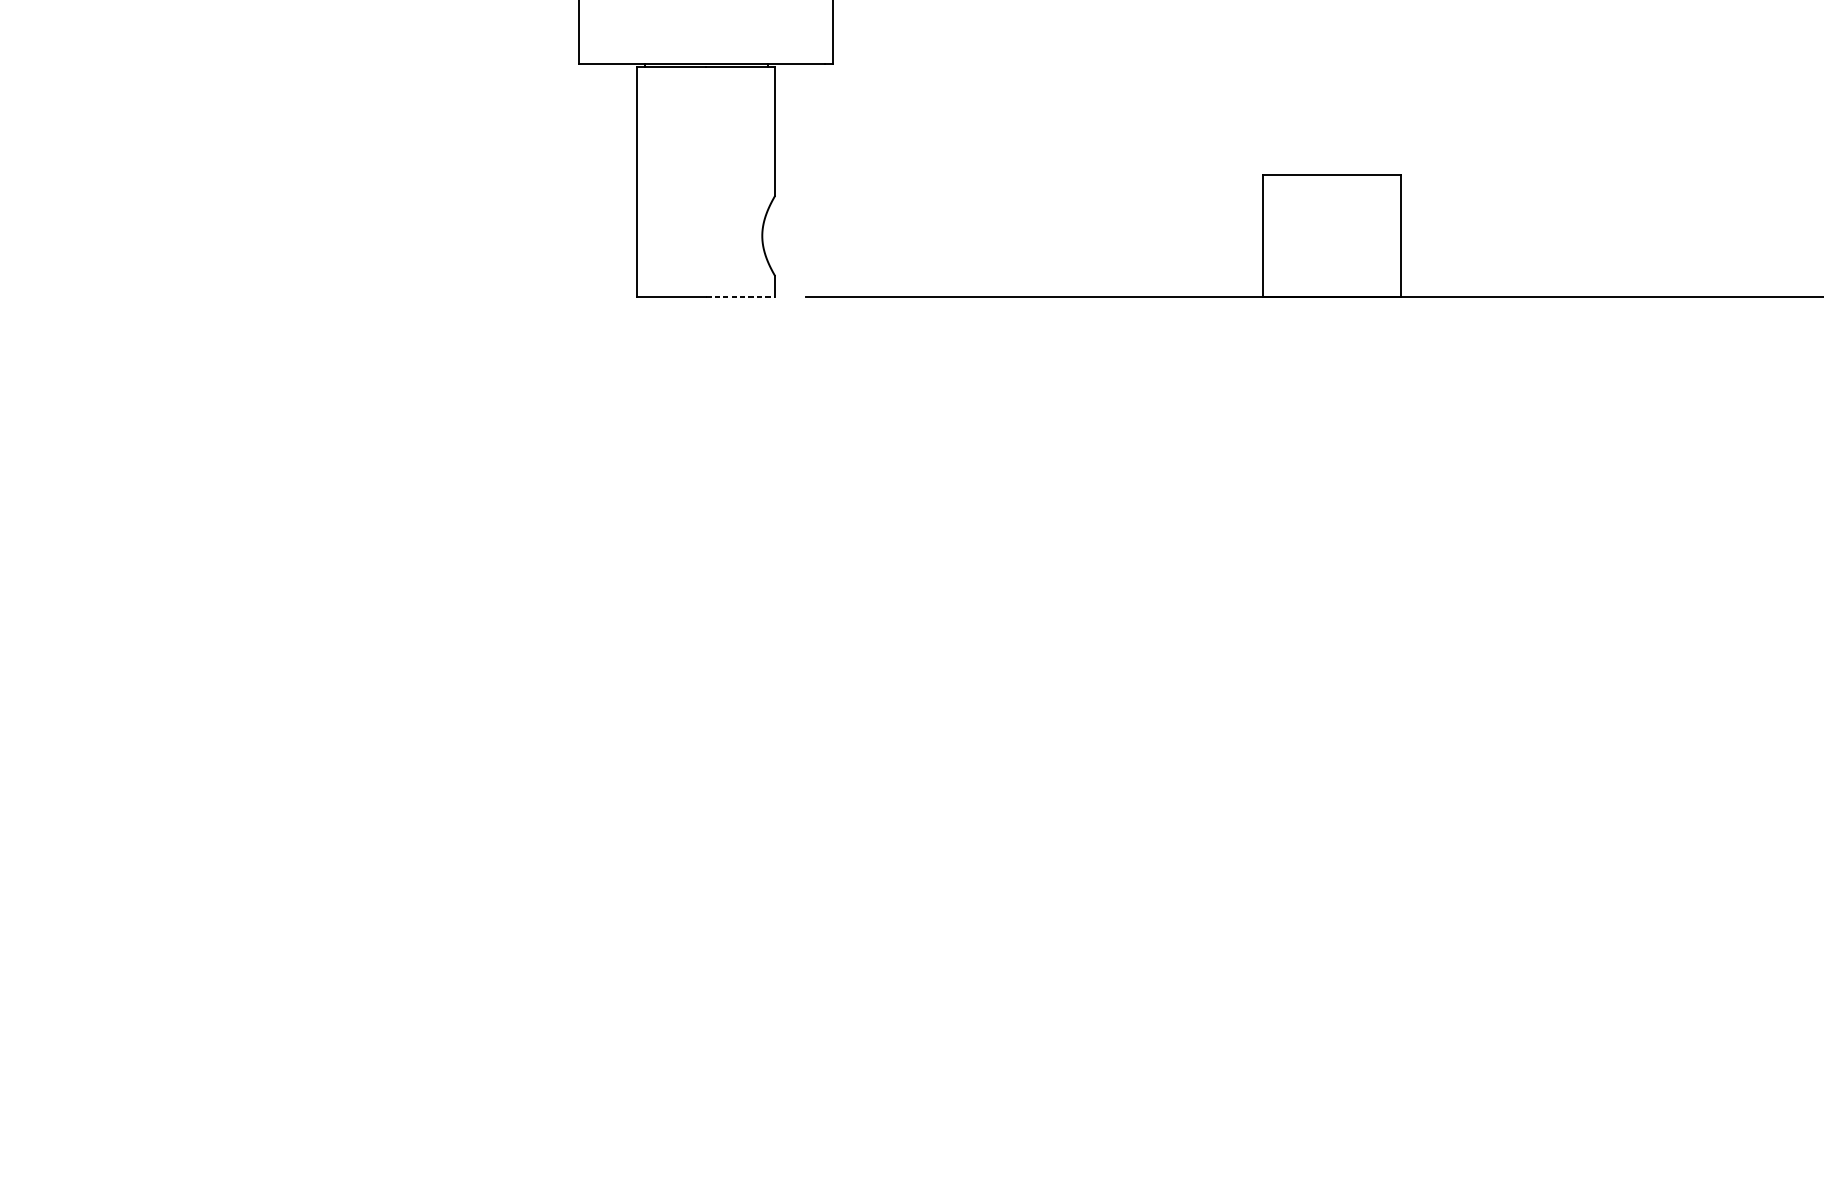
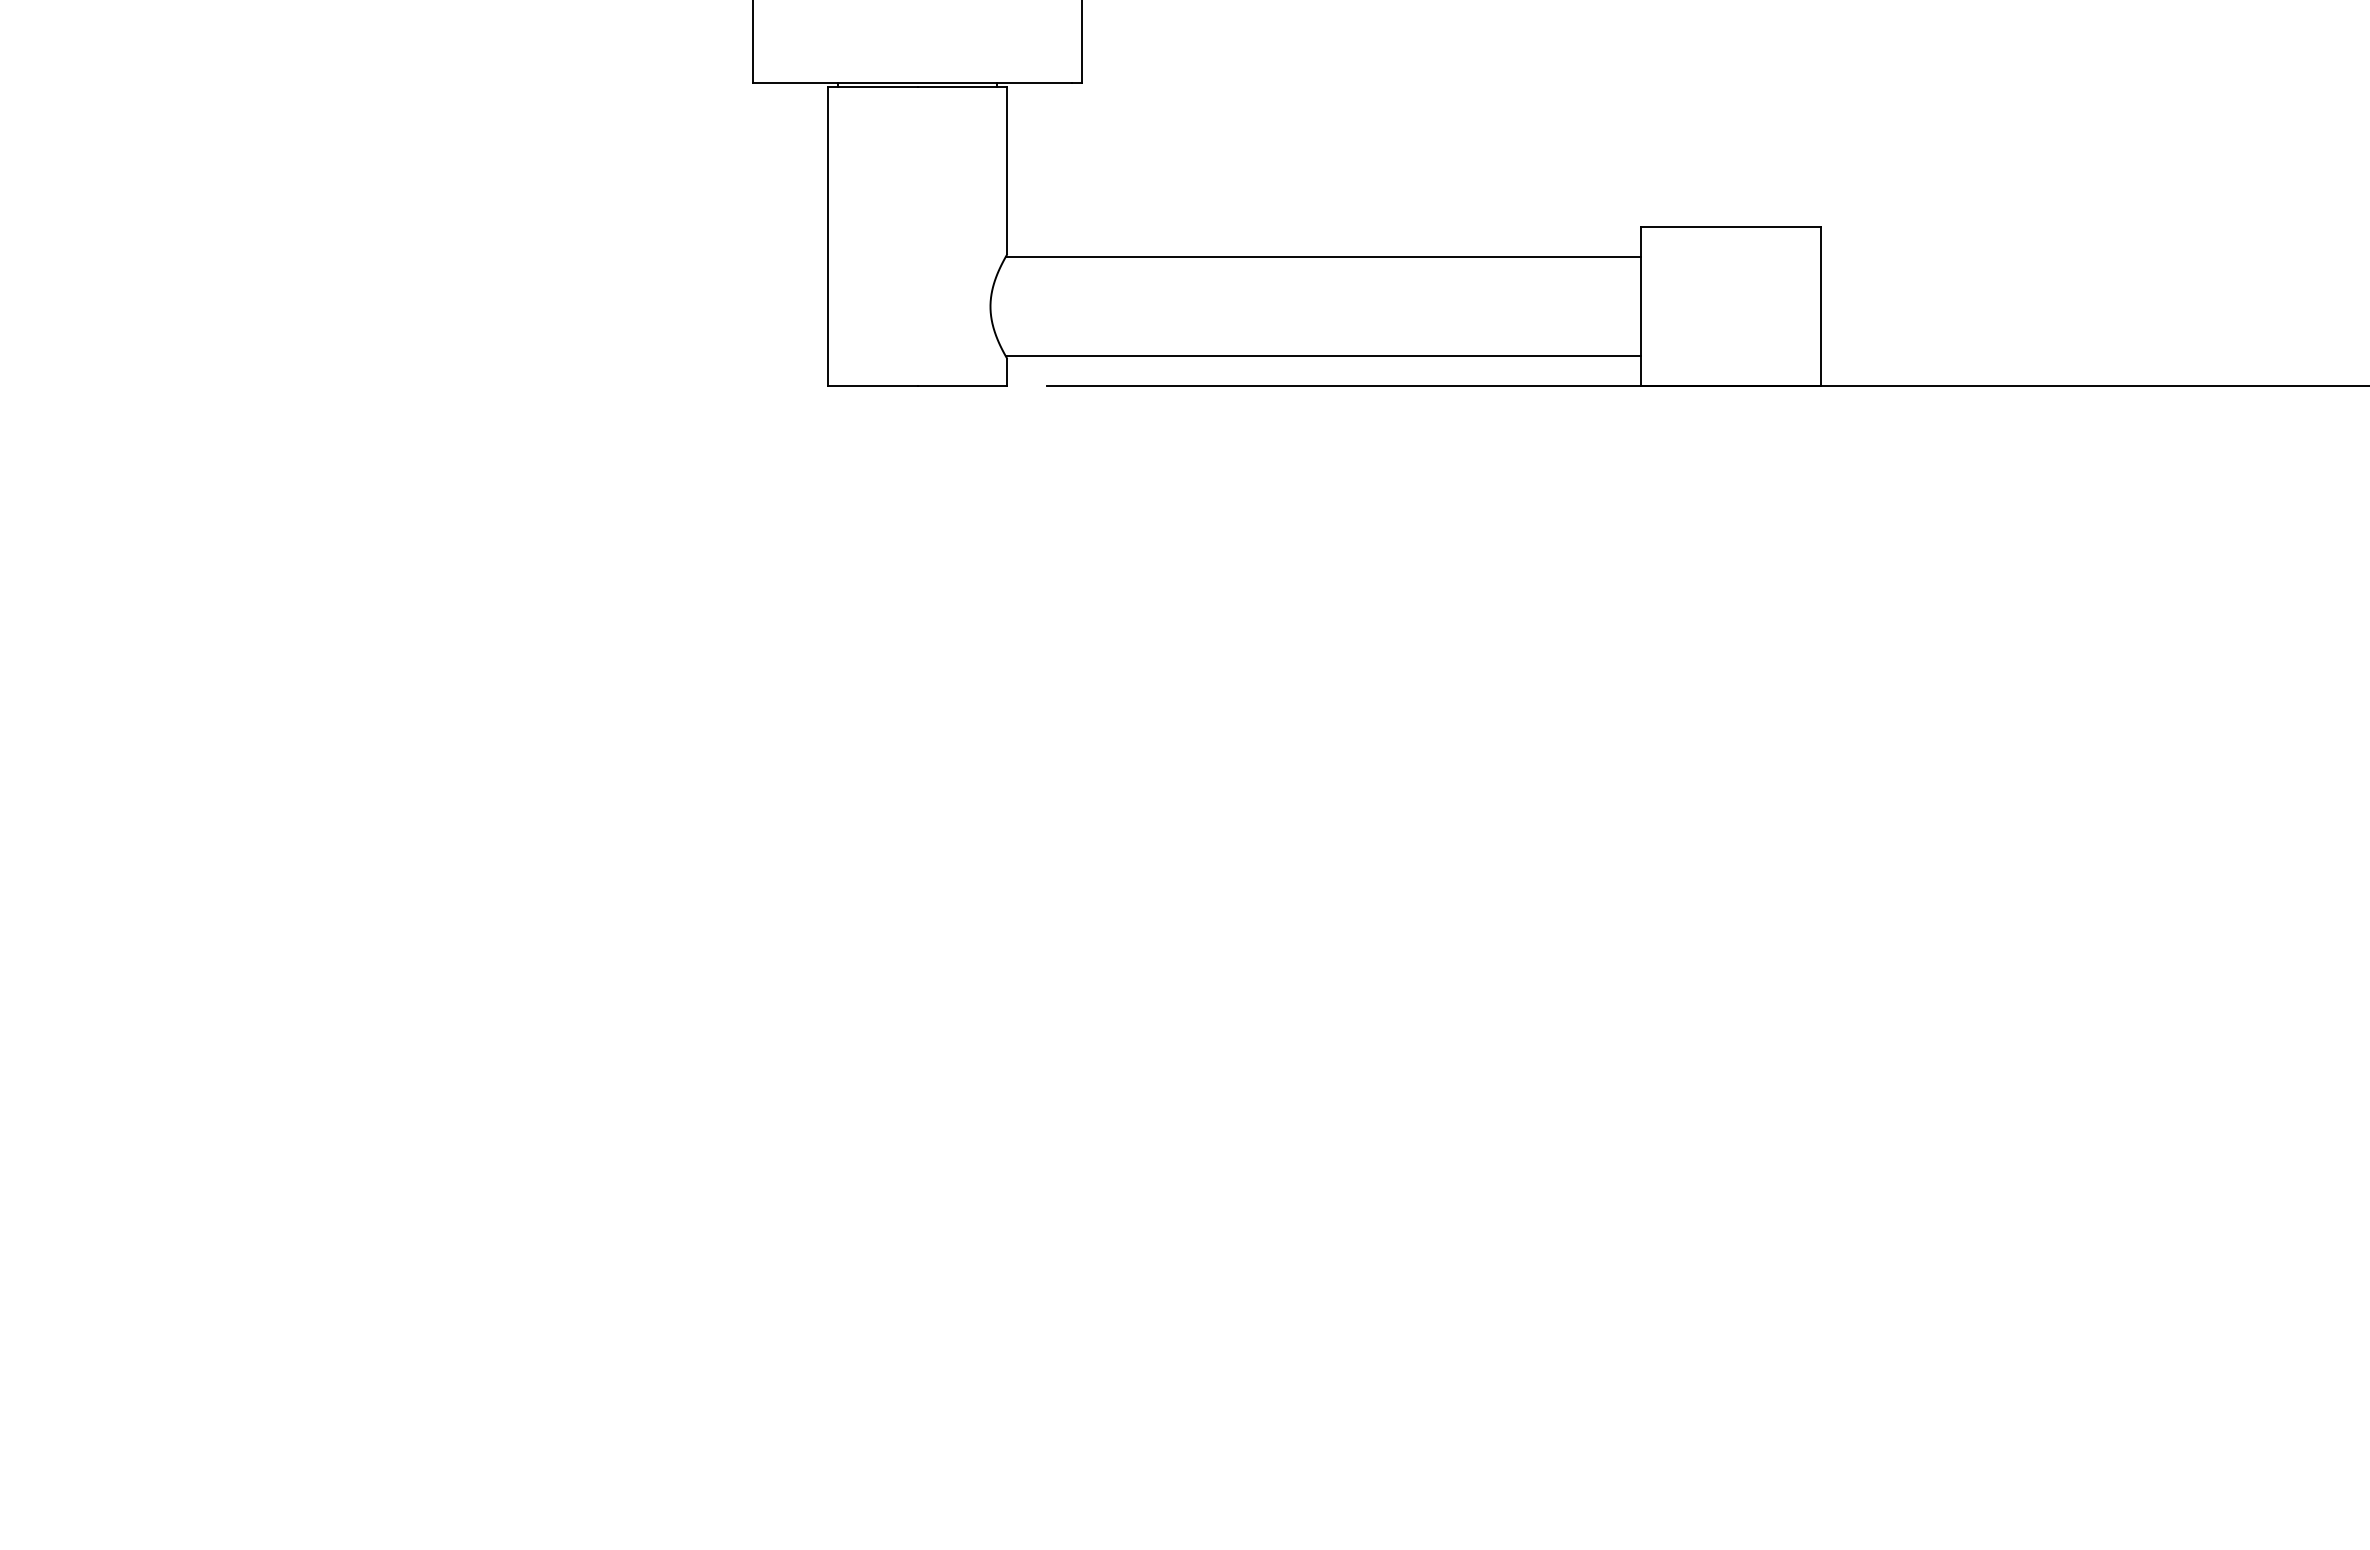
line: (1017, 197) -> (1322, 256), added
line: (1017, 274) -> (1322, 356), added
line: (740, 297) -> (962, 386), dashed -> solid

